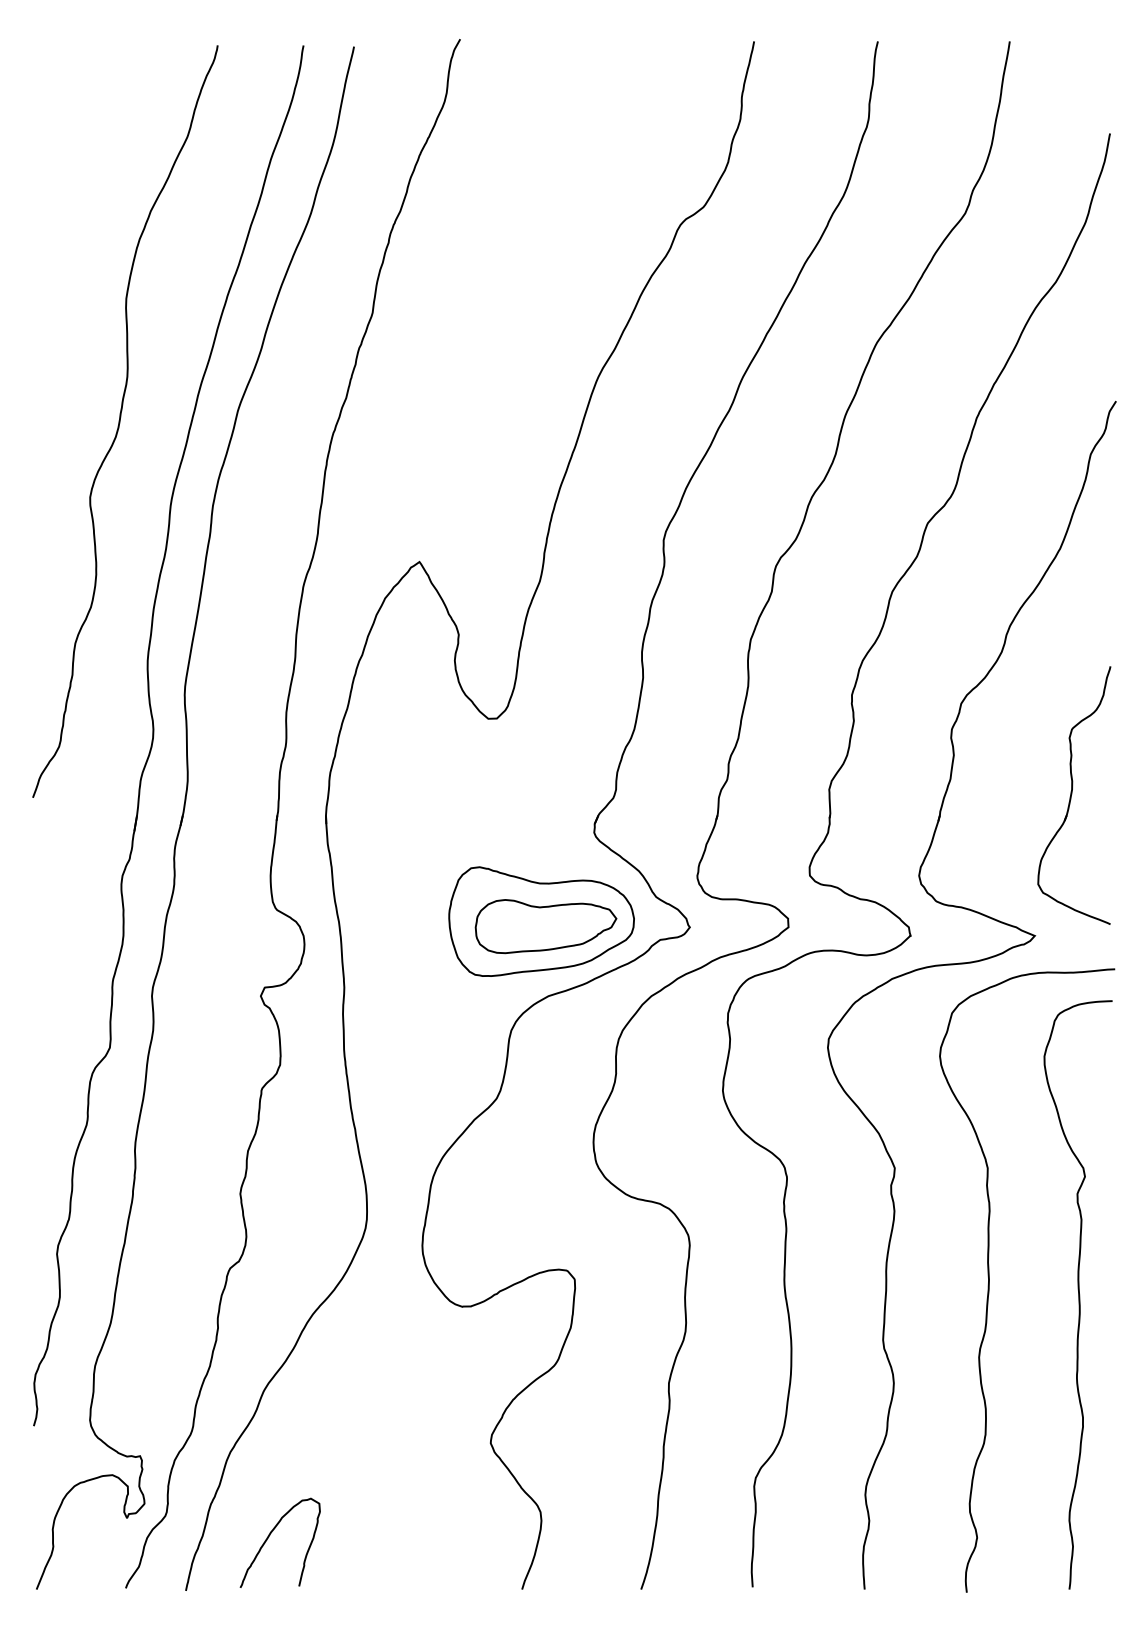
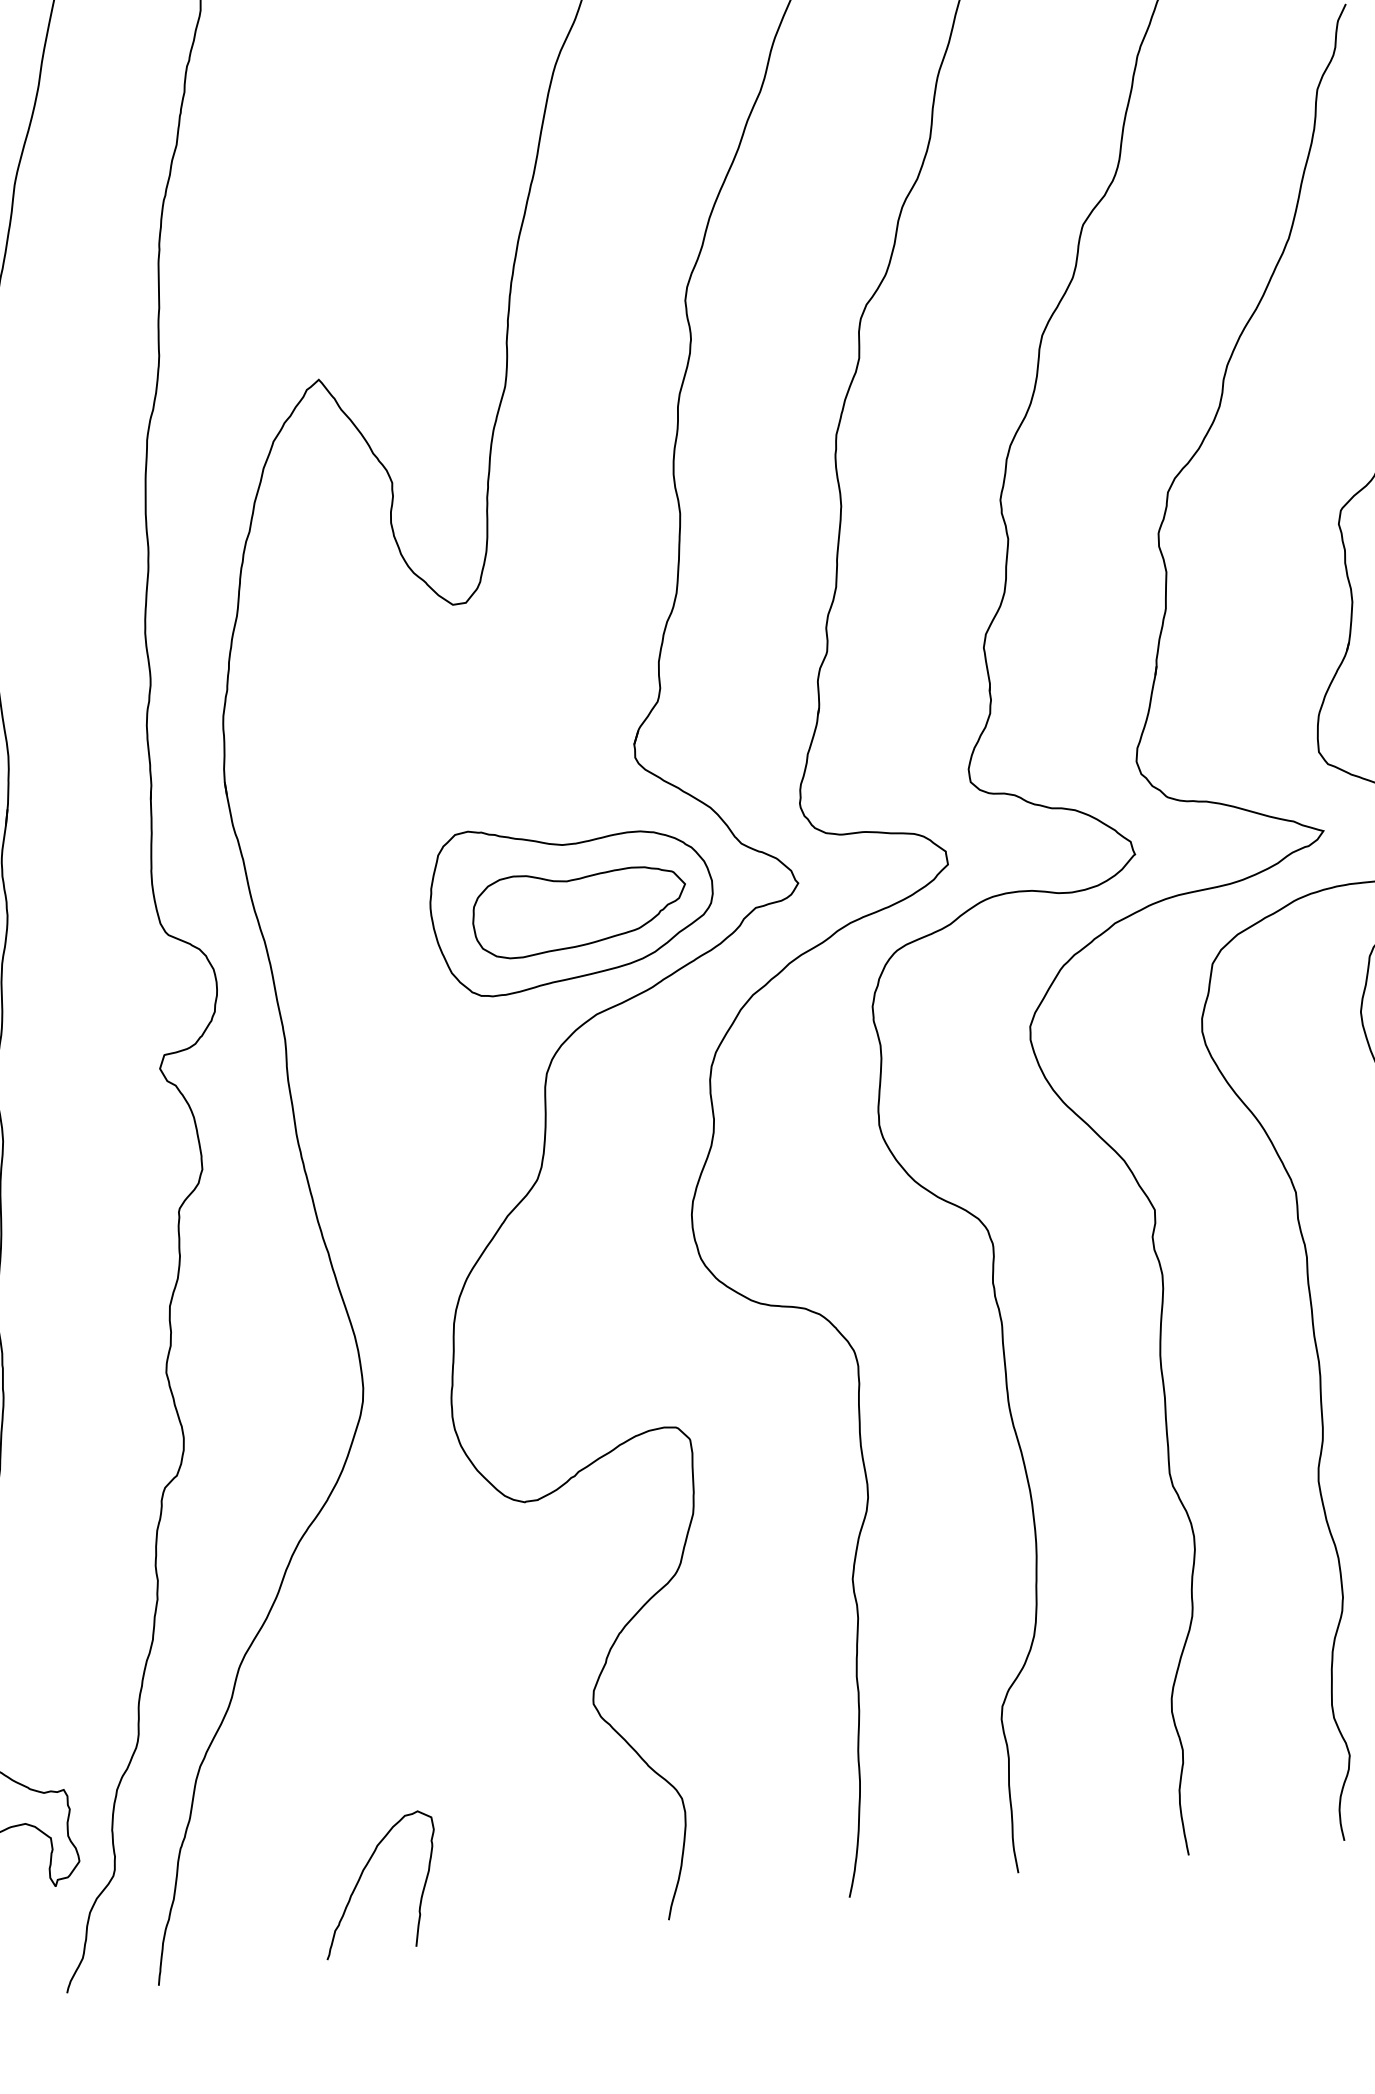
curve: (269, 1537) -> (362, 1878), moved

